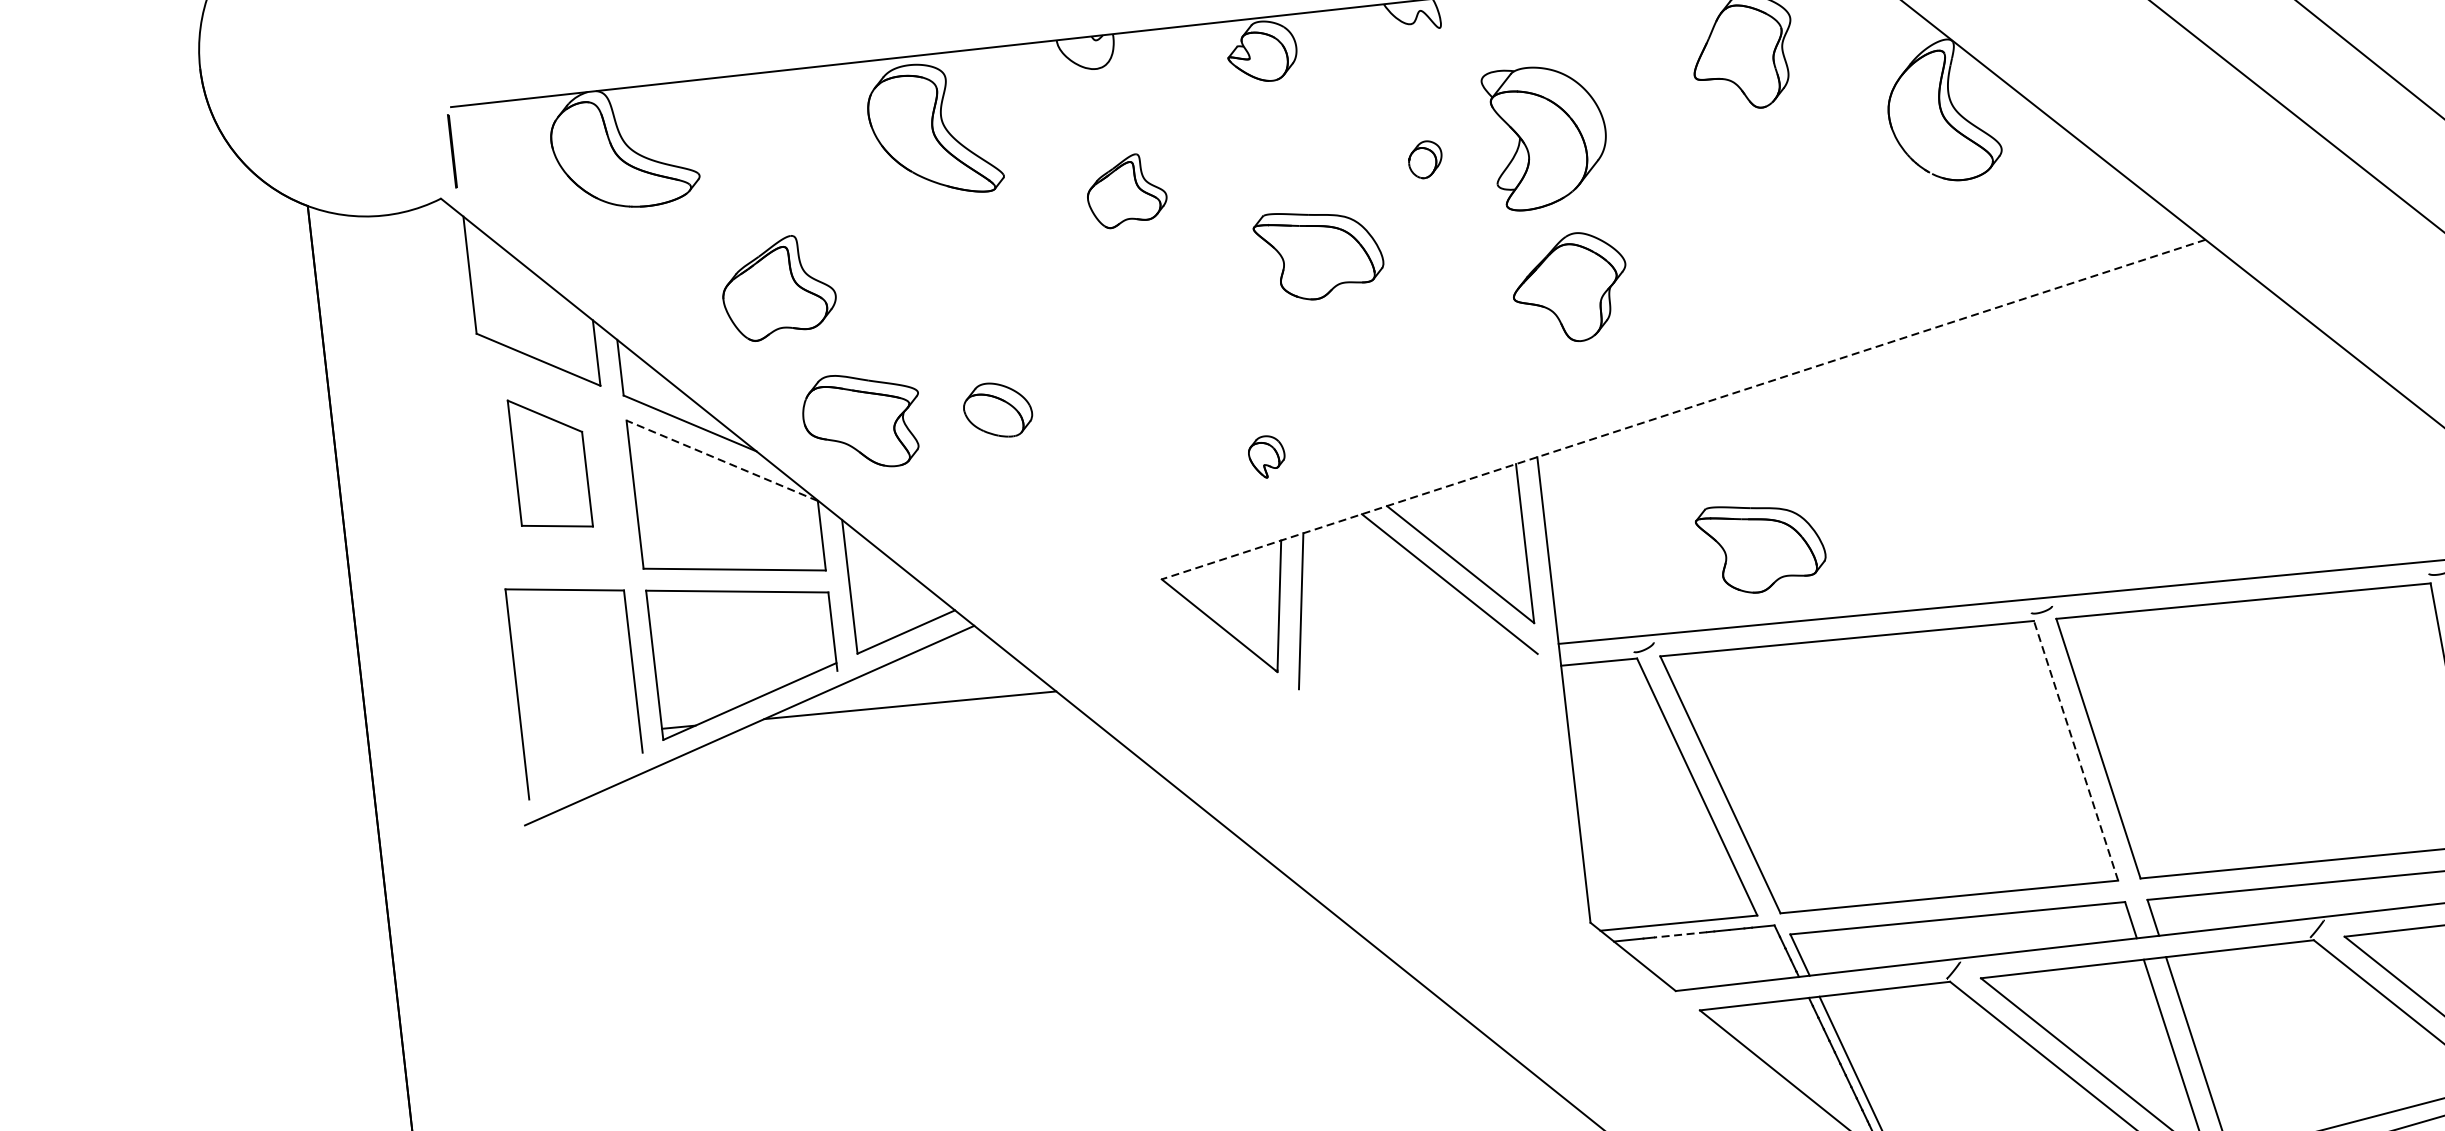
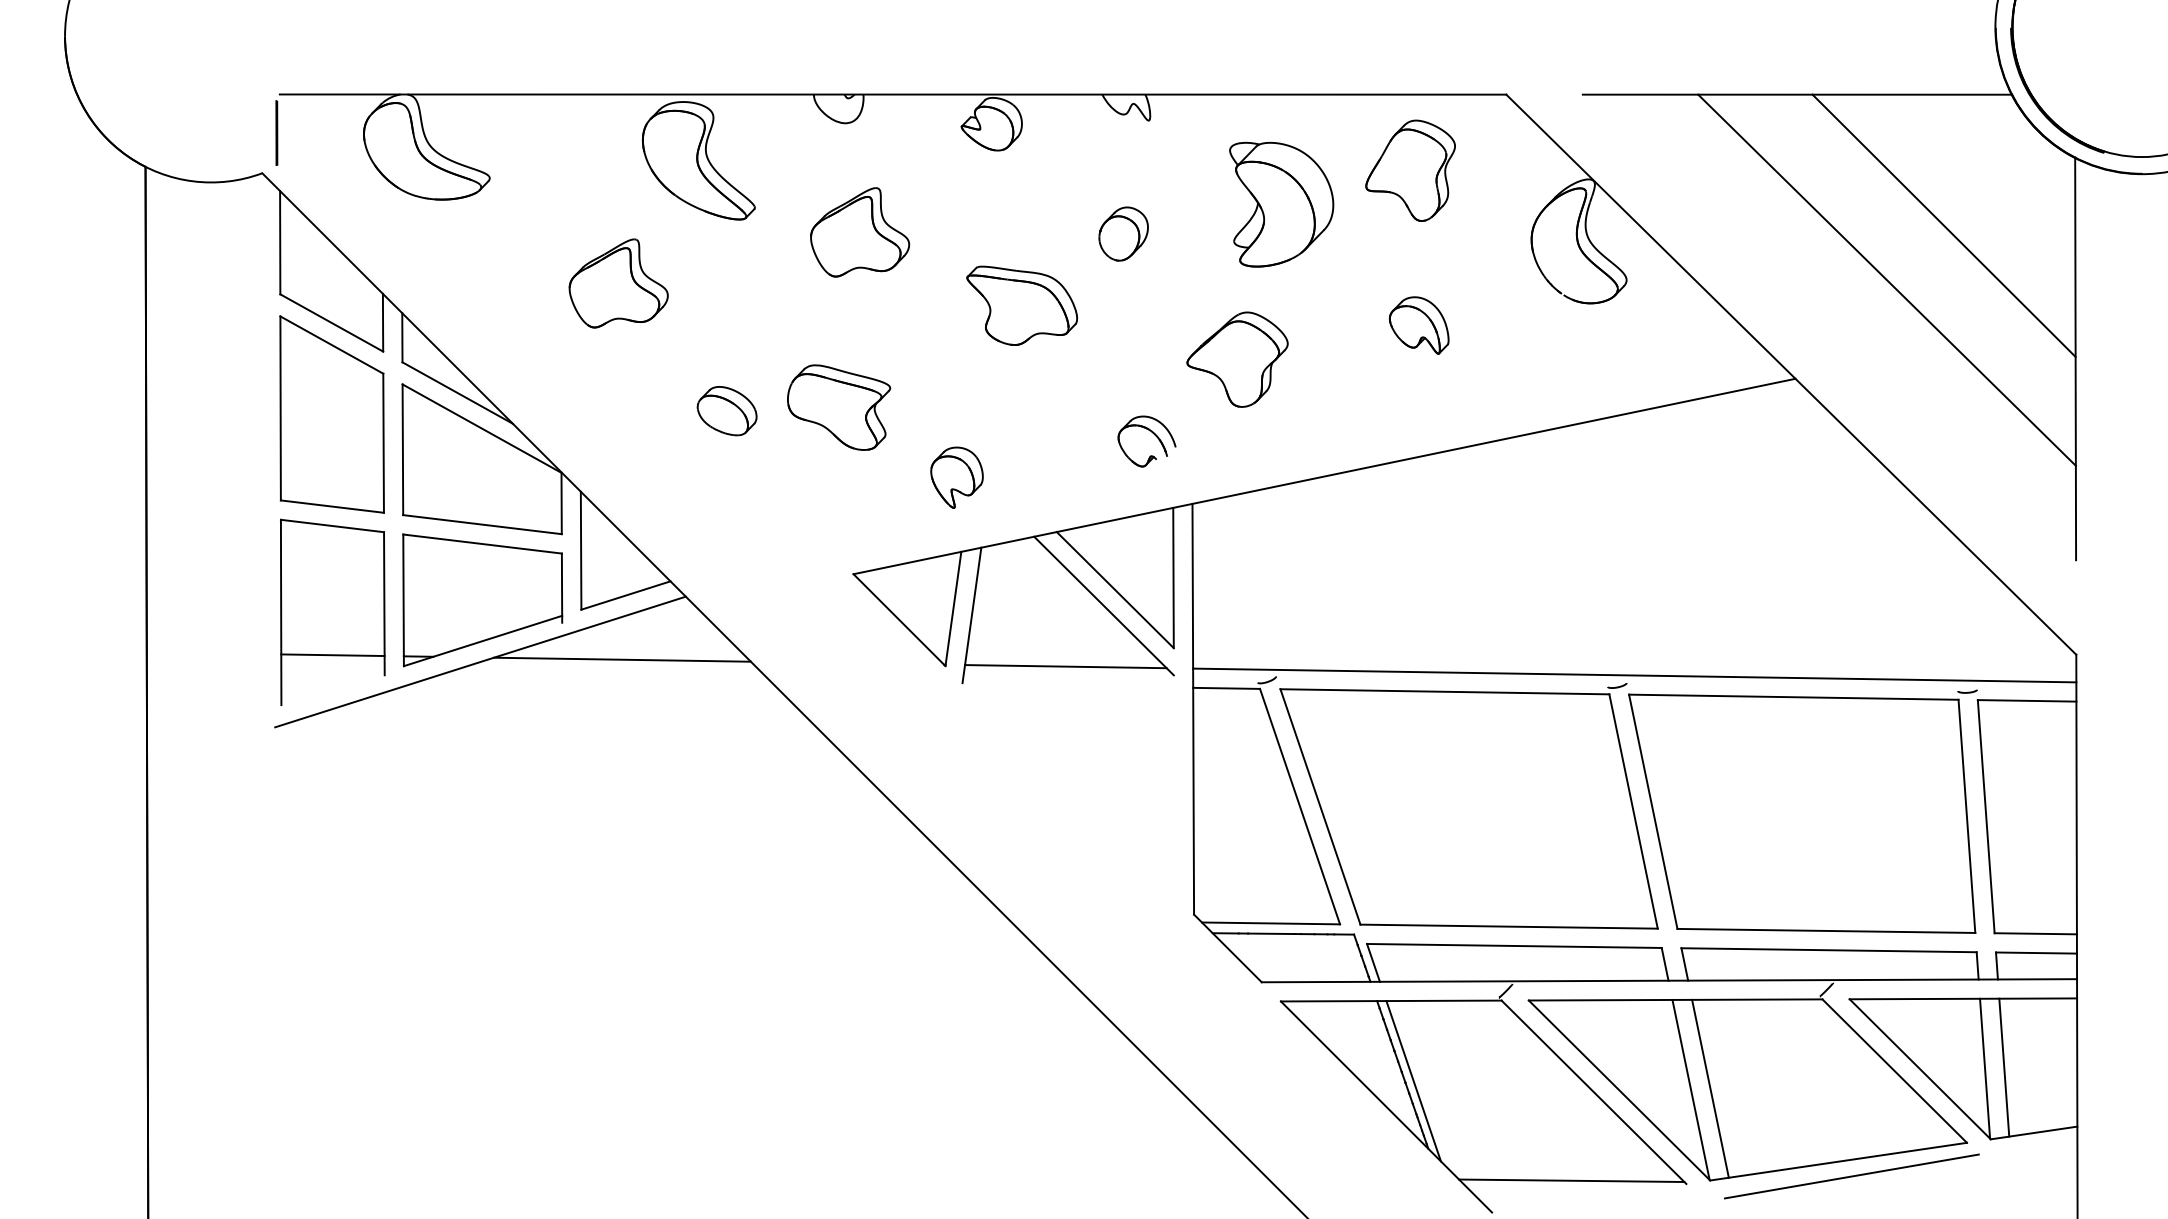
part: (1546, 136) -> (1281, 204), moved
part: (1425, 159) -> (1123, 233), size x1.67
part: (1126, 190) -> (860, 232), size x1.43
part: (1772, 226) -> (1419, 325), added
part: (778, 287) -> (618, 283), moved
part: (1484, 383) -> (1153, 434), added
line: (1683, 409) -> (1324, 476), dashed -> solid
part: (862, 420) -> (839, 407), moved
part: (1266, 456) -> (956, 477), size x1.67
line: (722, 460) -> (482, 428), dashed -> solid
part: (549, 463) -> (331, 414), size x1.67
part: (1761, 546) -> (1379, 603), removed
line: (1413, 657) -> (1065, 666), added
line: (580, 736) -> (332, 655), added
line: (2076, 750) -> (1633, 811), dashed -> solid
line: (1679, 934) -> (1270, 933), dashed -> solid

